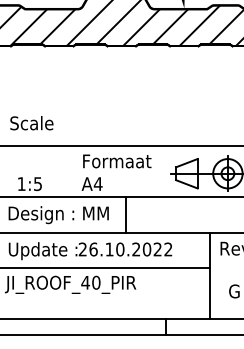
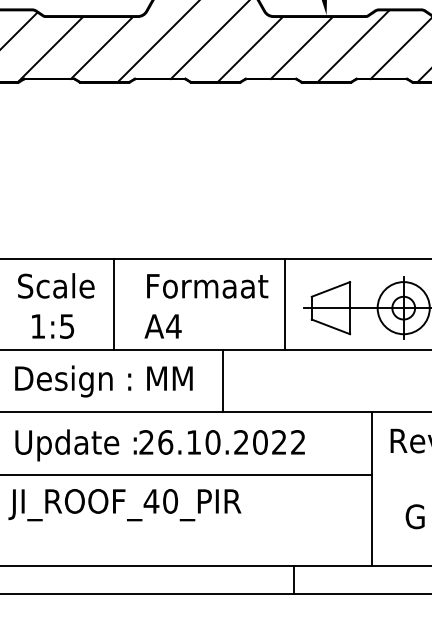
text: (31, 123) -> (55, 286), moved
line: (64, 171) -> (114, 304), added
line: (160, 171) -> (284, 304), added

